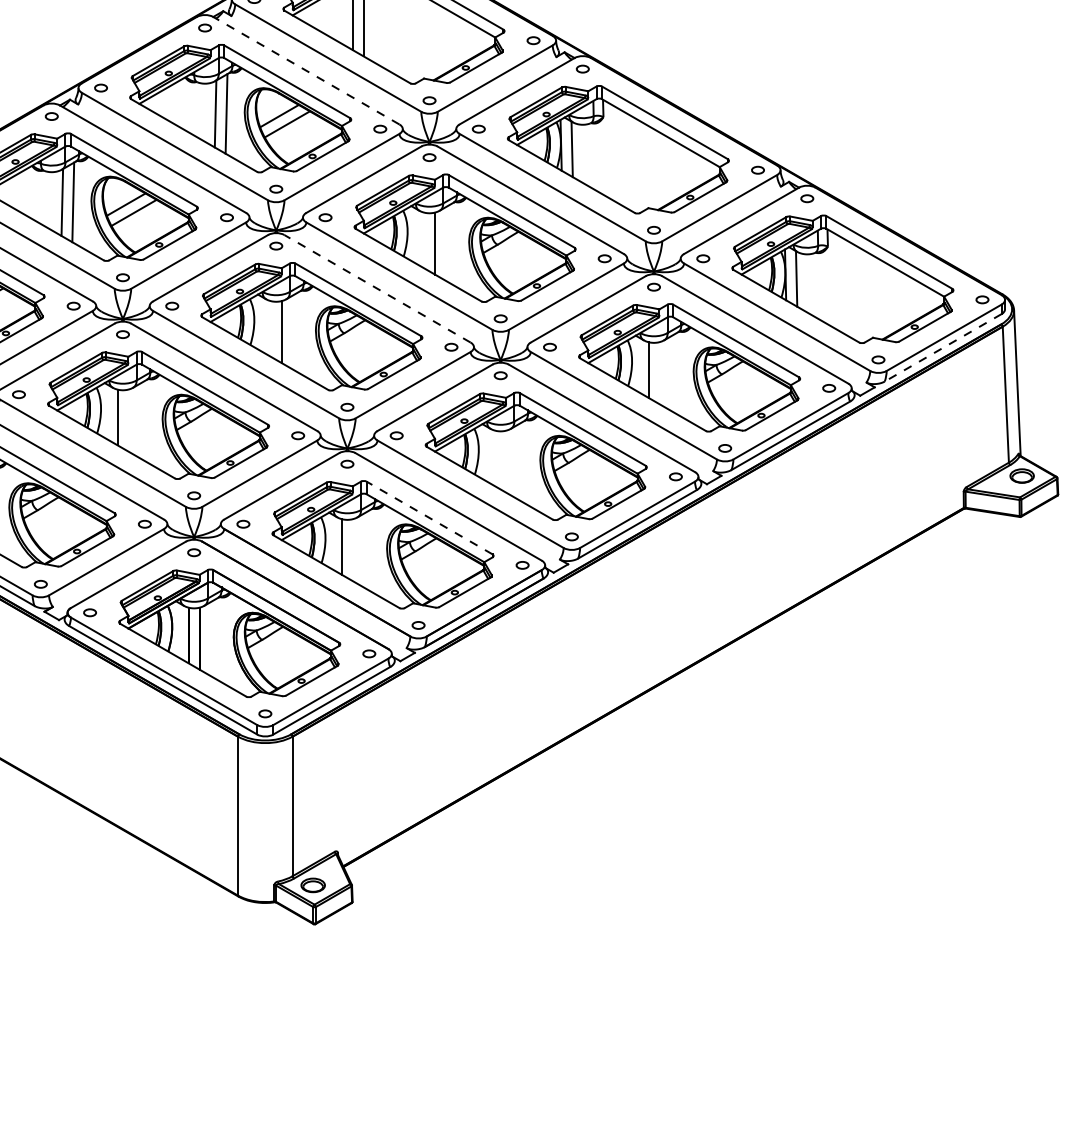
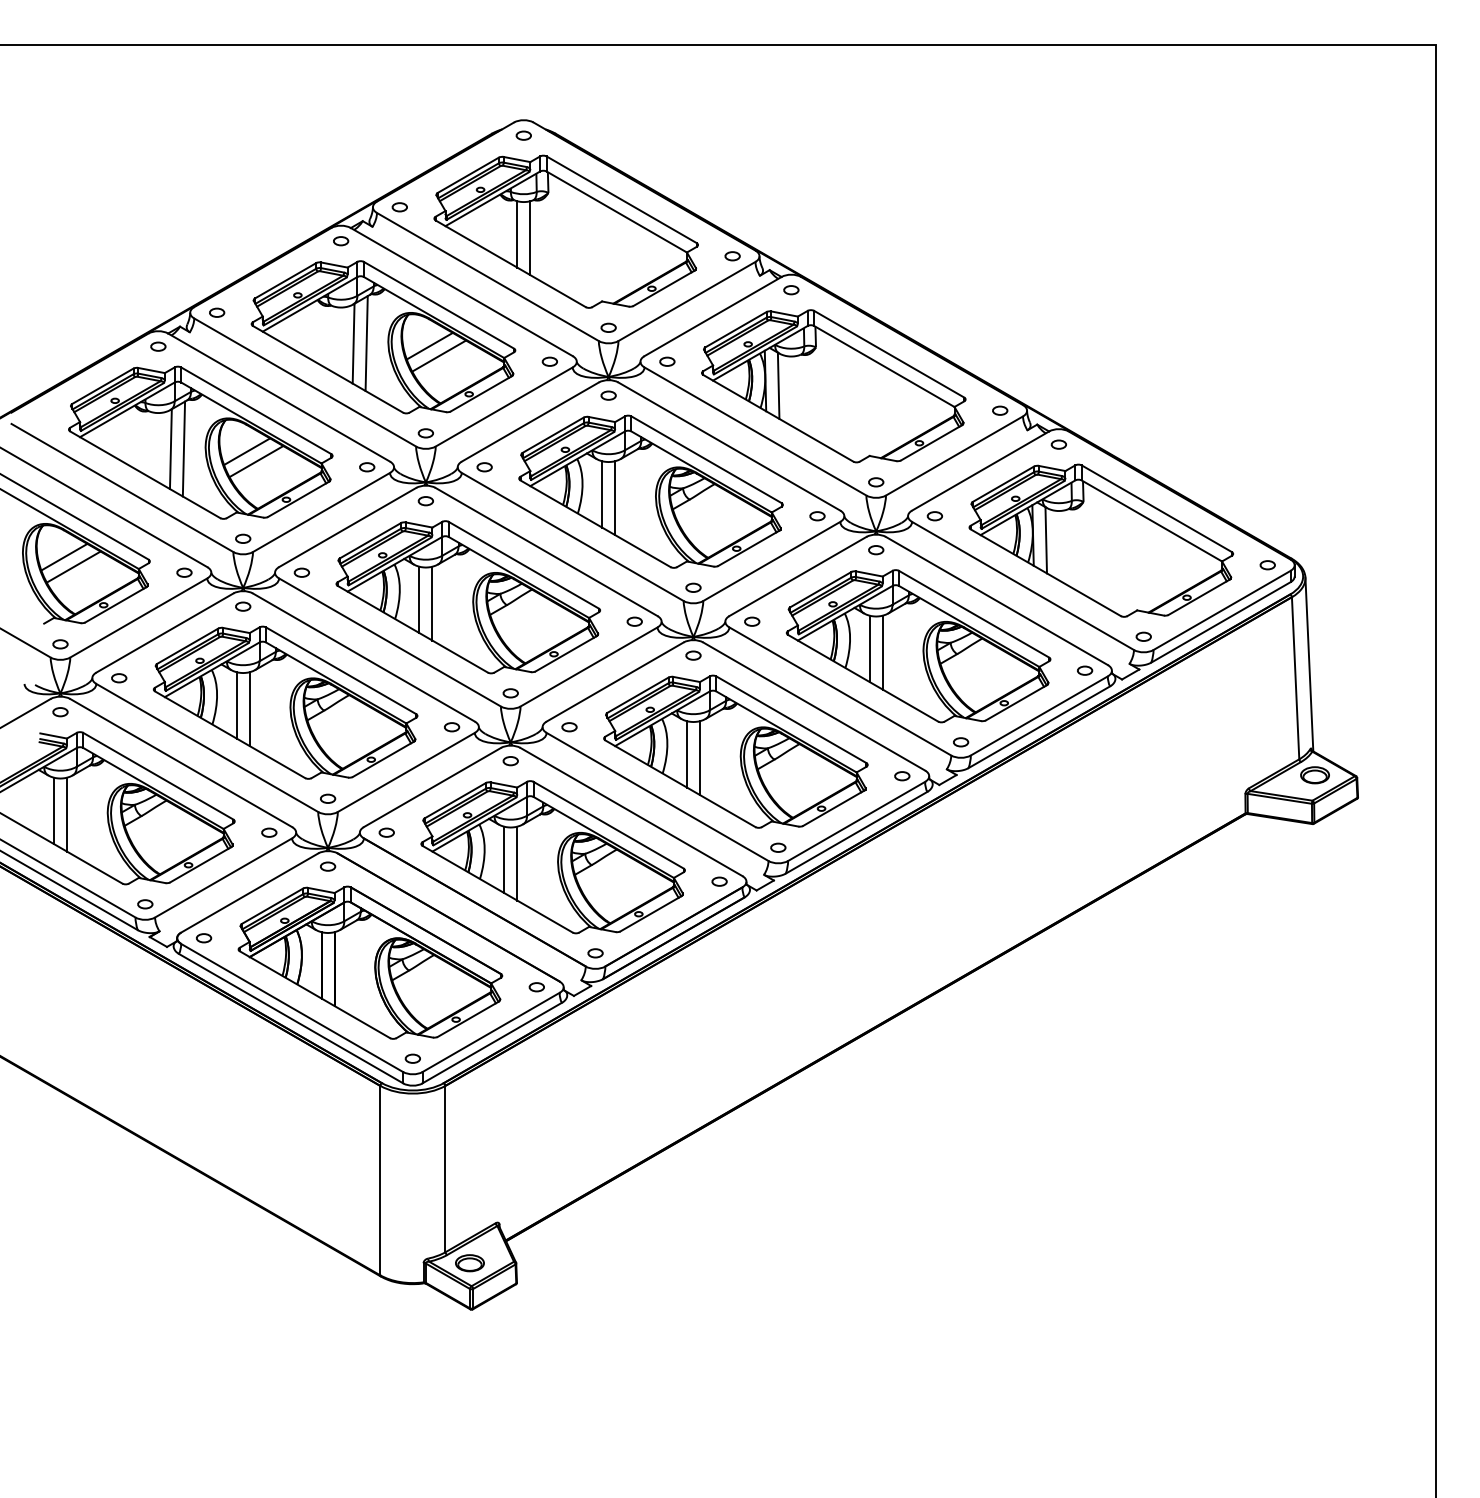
line: (306, 70) -> (461, 291), dashed -> solid
line: (424, 240) -> (602, 494), added
line: (377, 288) -> (546, 551), dashed -> solid
line: (270, 328) -> (419, 599), added
line: (942, 347) -> (1220, 622), dashed -> solid
line: (659, 373) -> (882, 652), added
line: (128, 420) -> (249, 709), added
line: (494, 458) -> (686, 754), added
line: (506, 461) -> (700, 758), added
line: (429, 518) -> (608, 825), dashed -> solid
line: (353, 550) -> (517, 863), added

